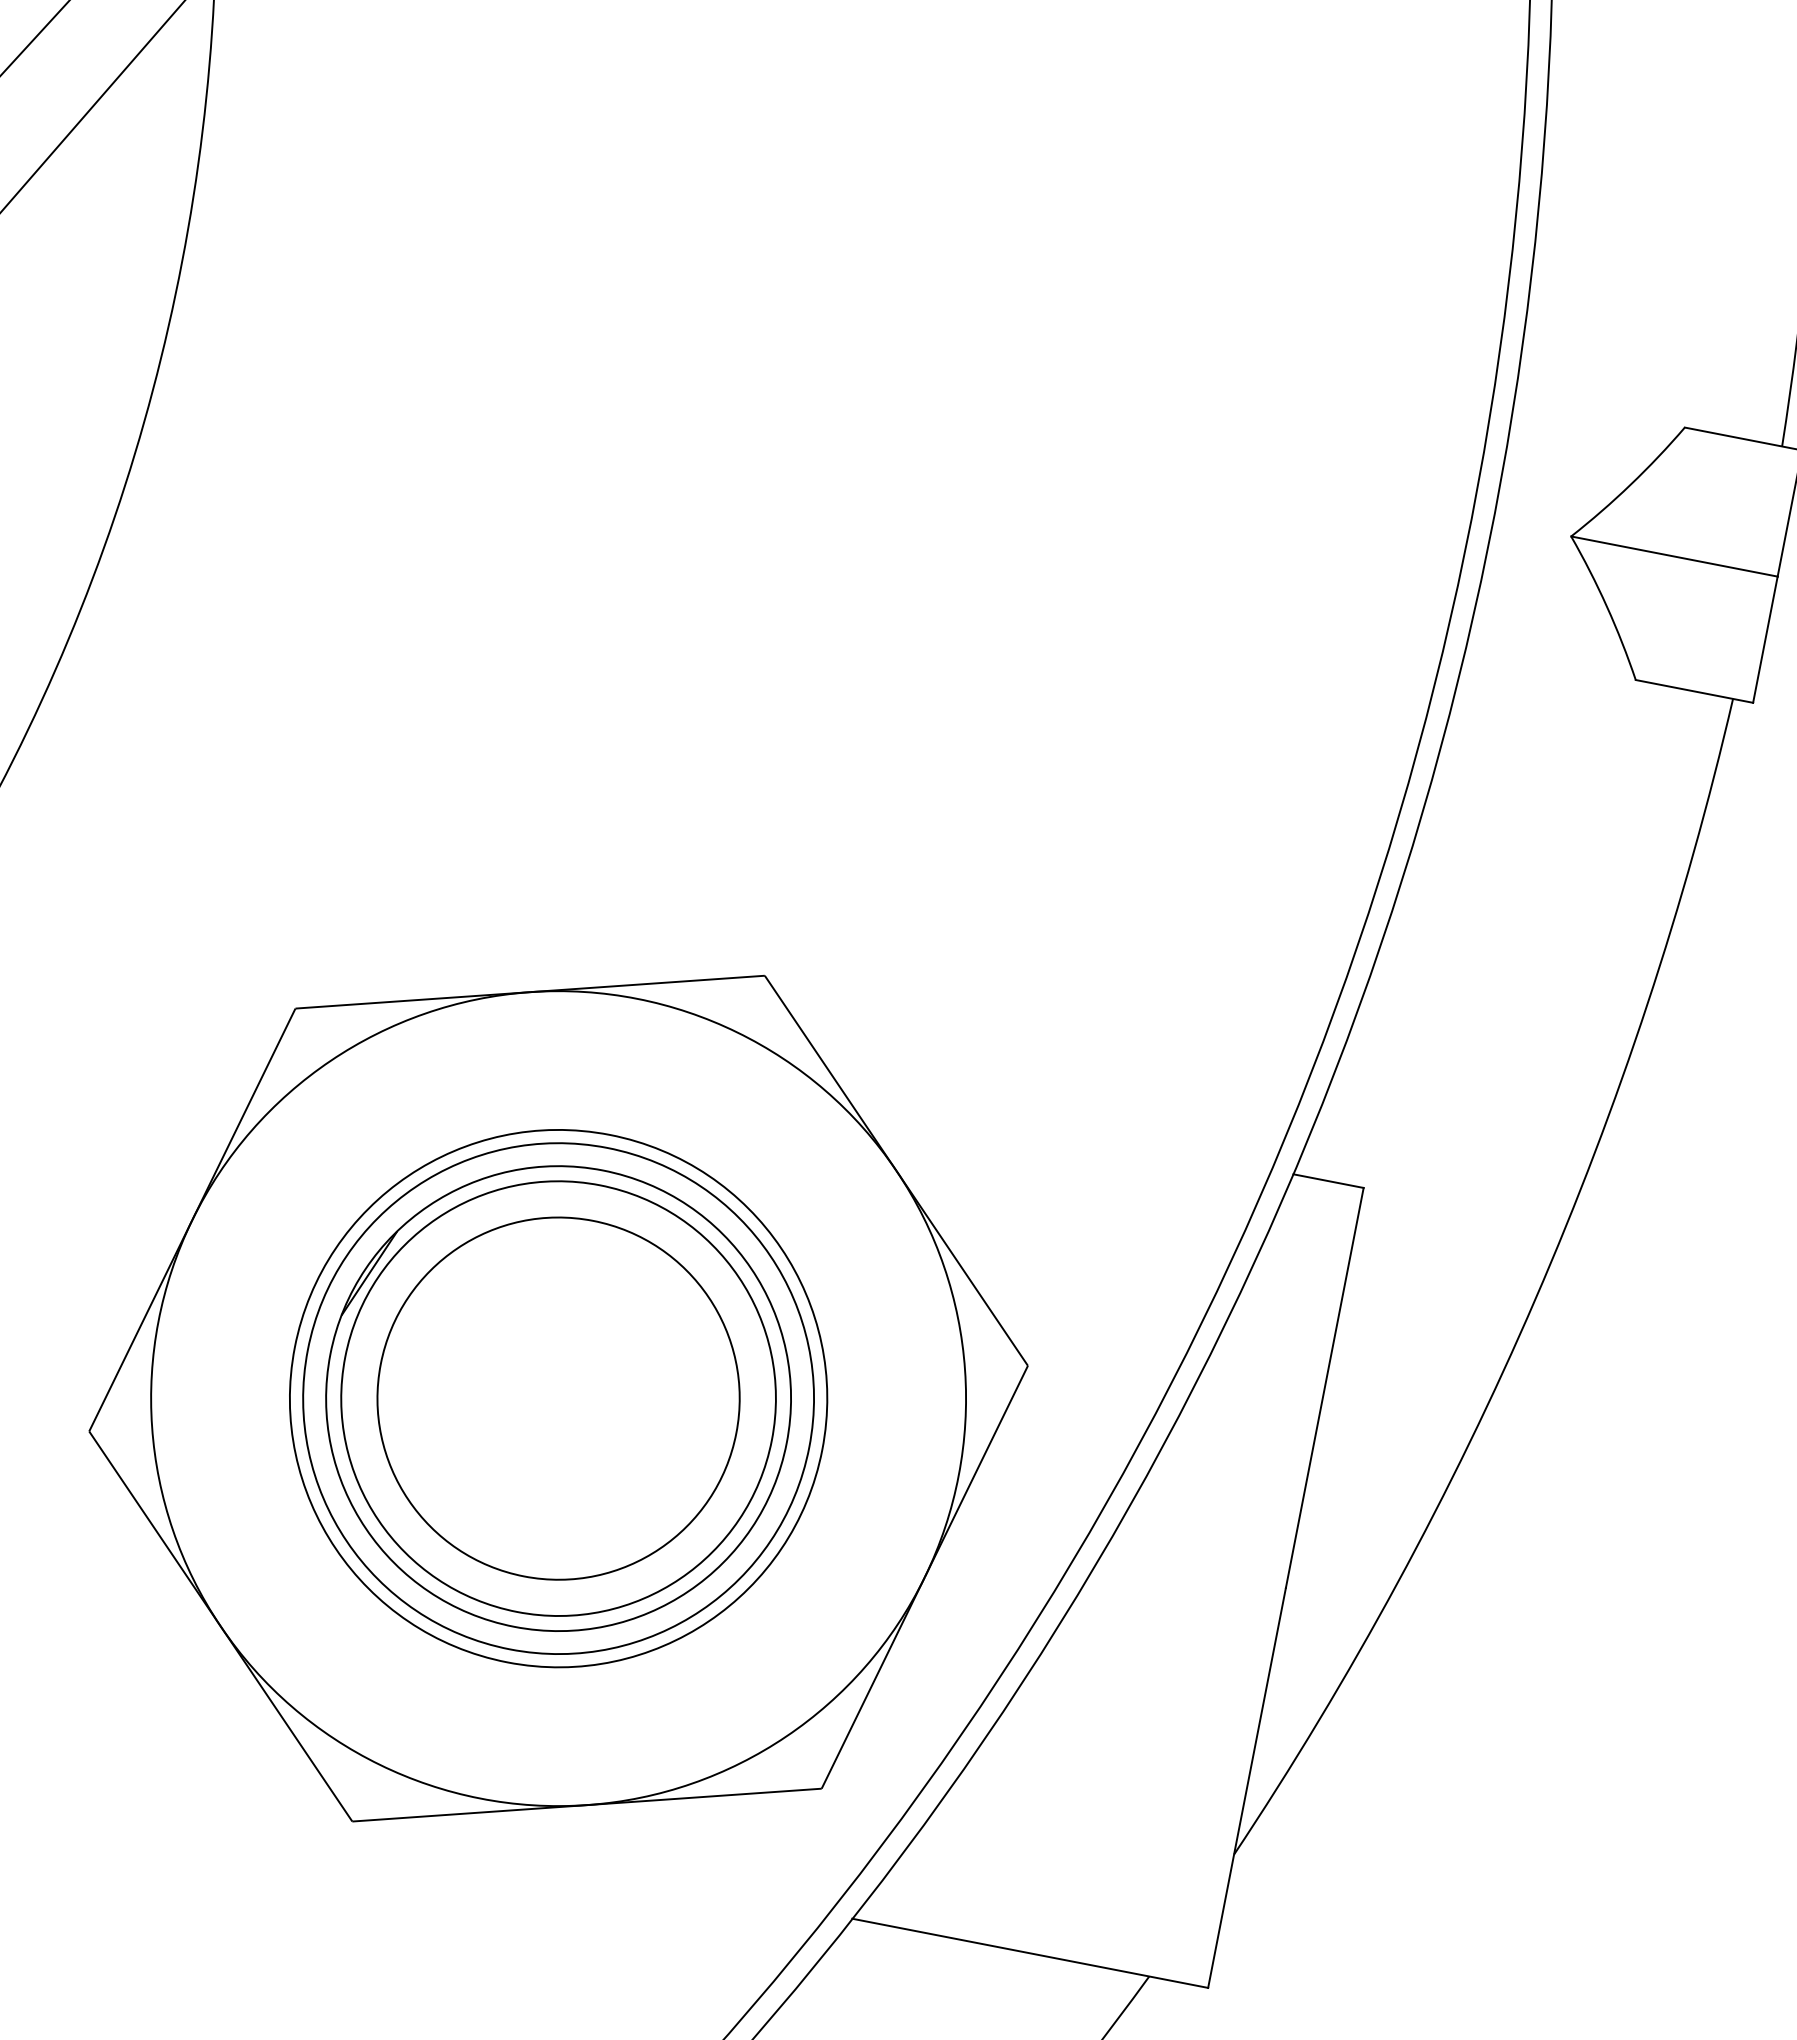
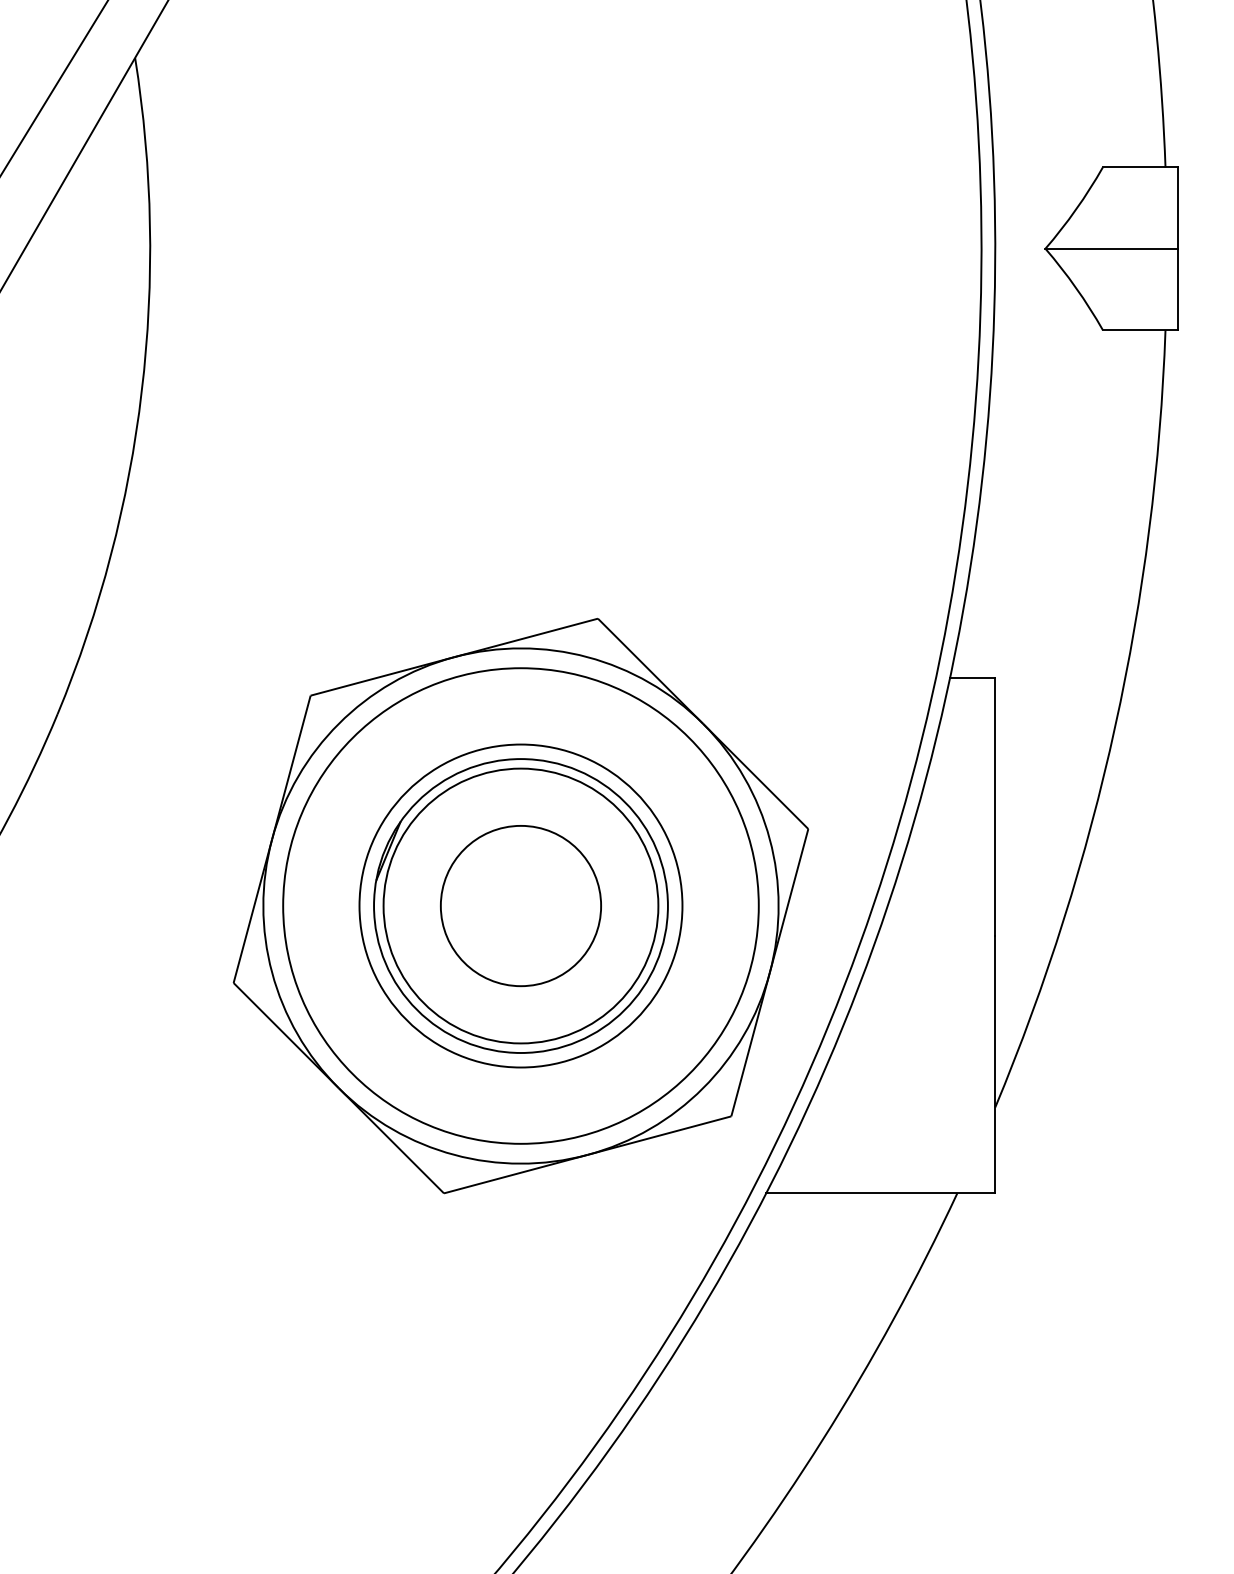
circle: (557, 1397) -> (520, 905), size x0.7
circle: (557, 1397) -> (520, 905), size x1.4

